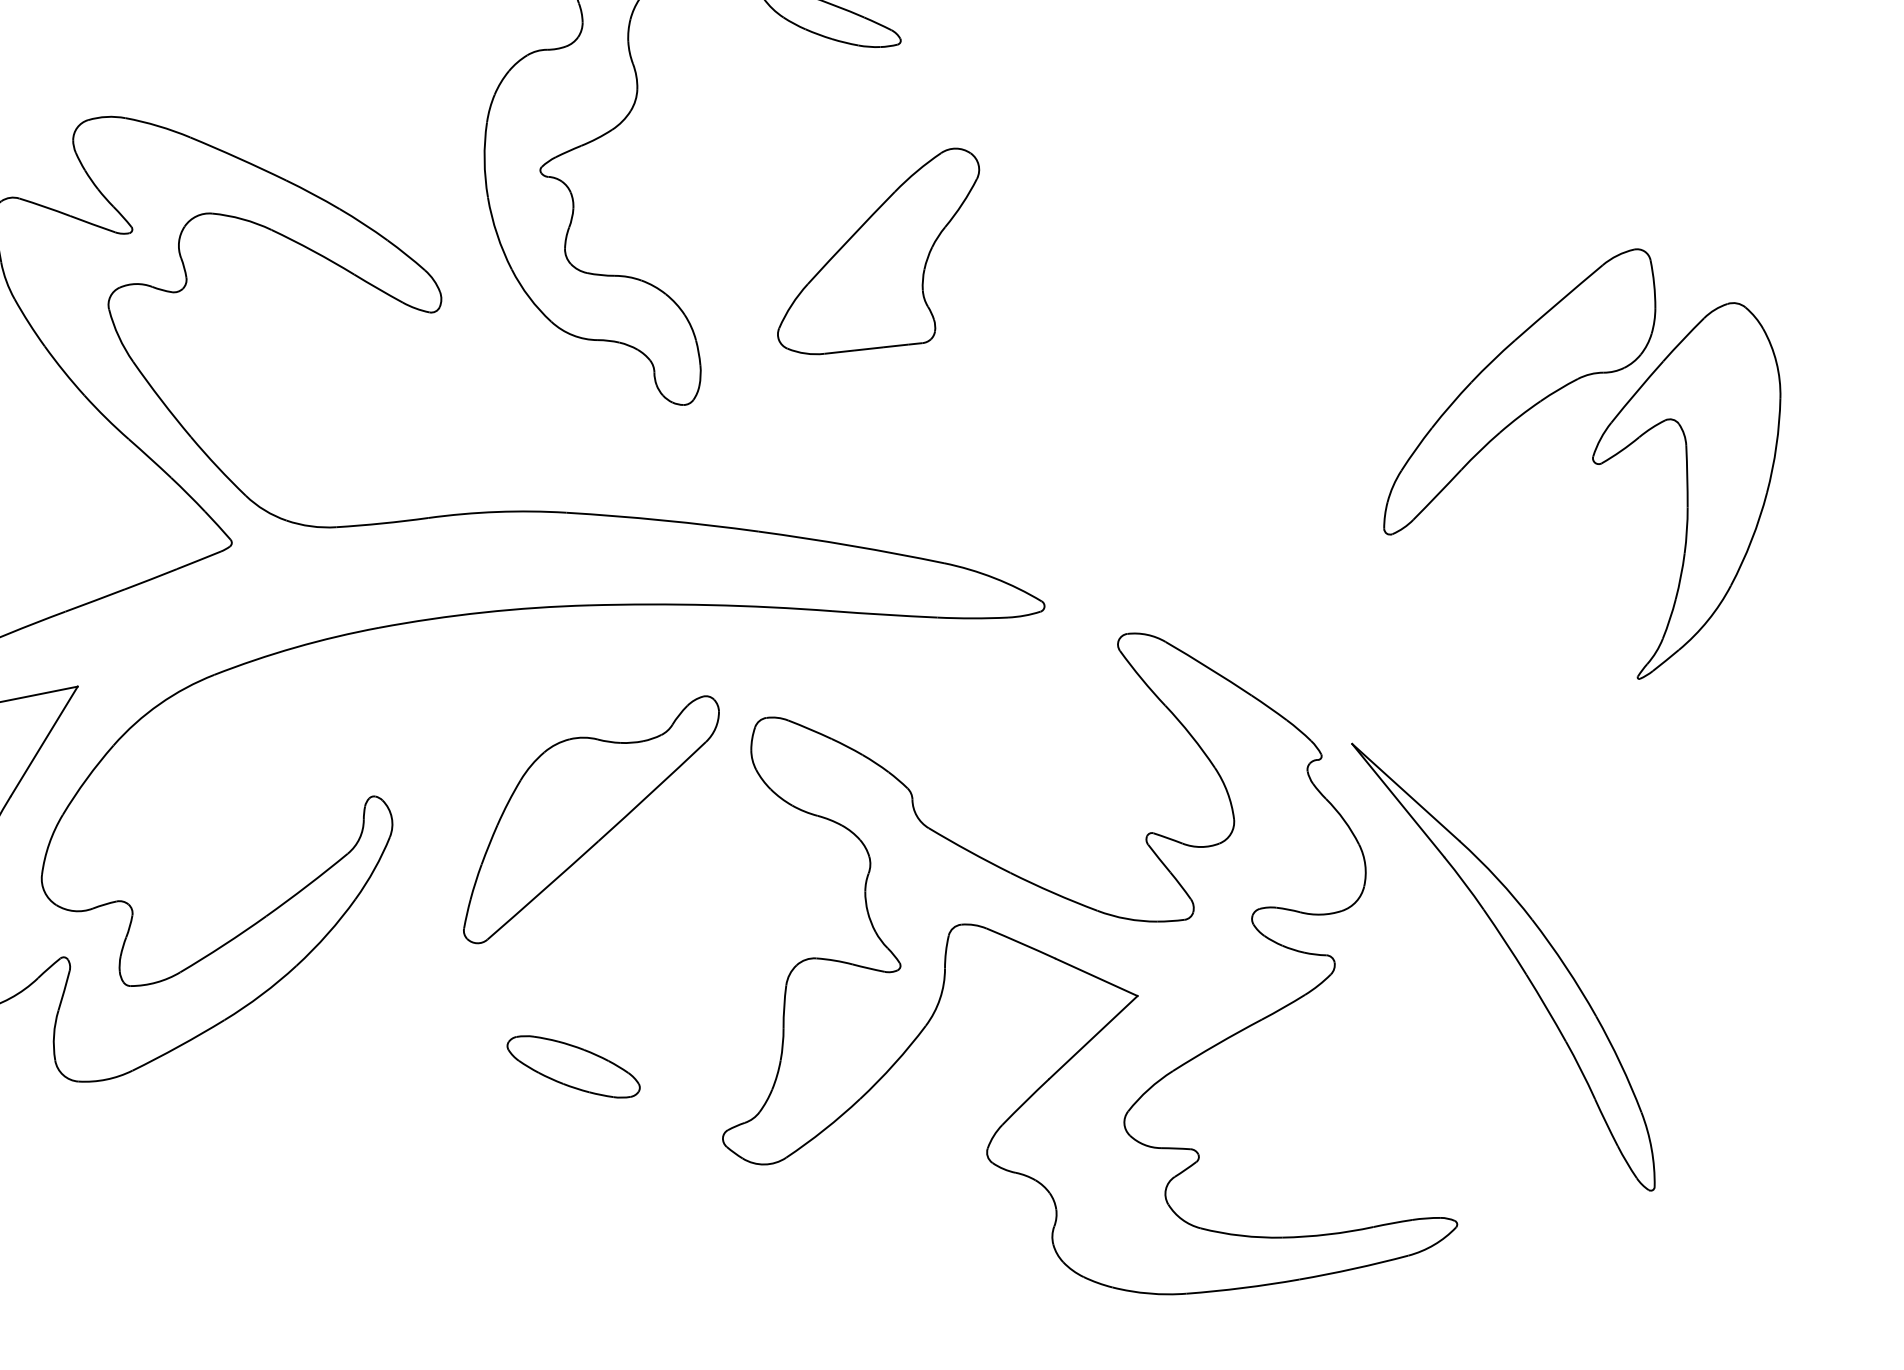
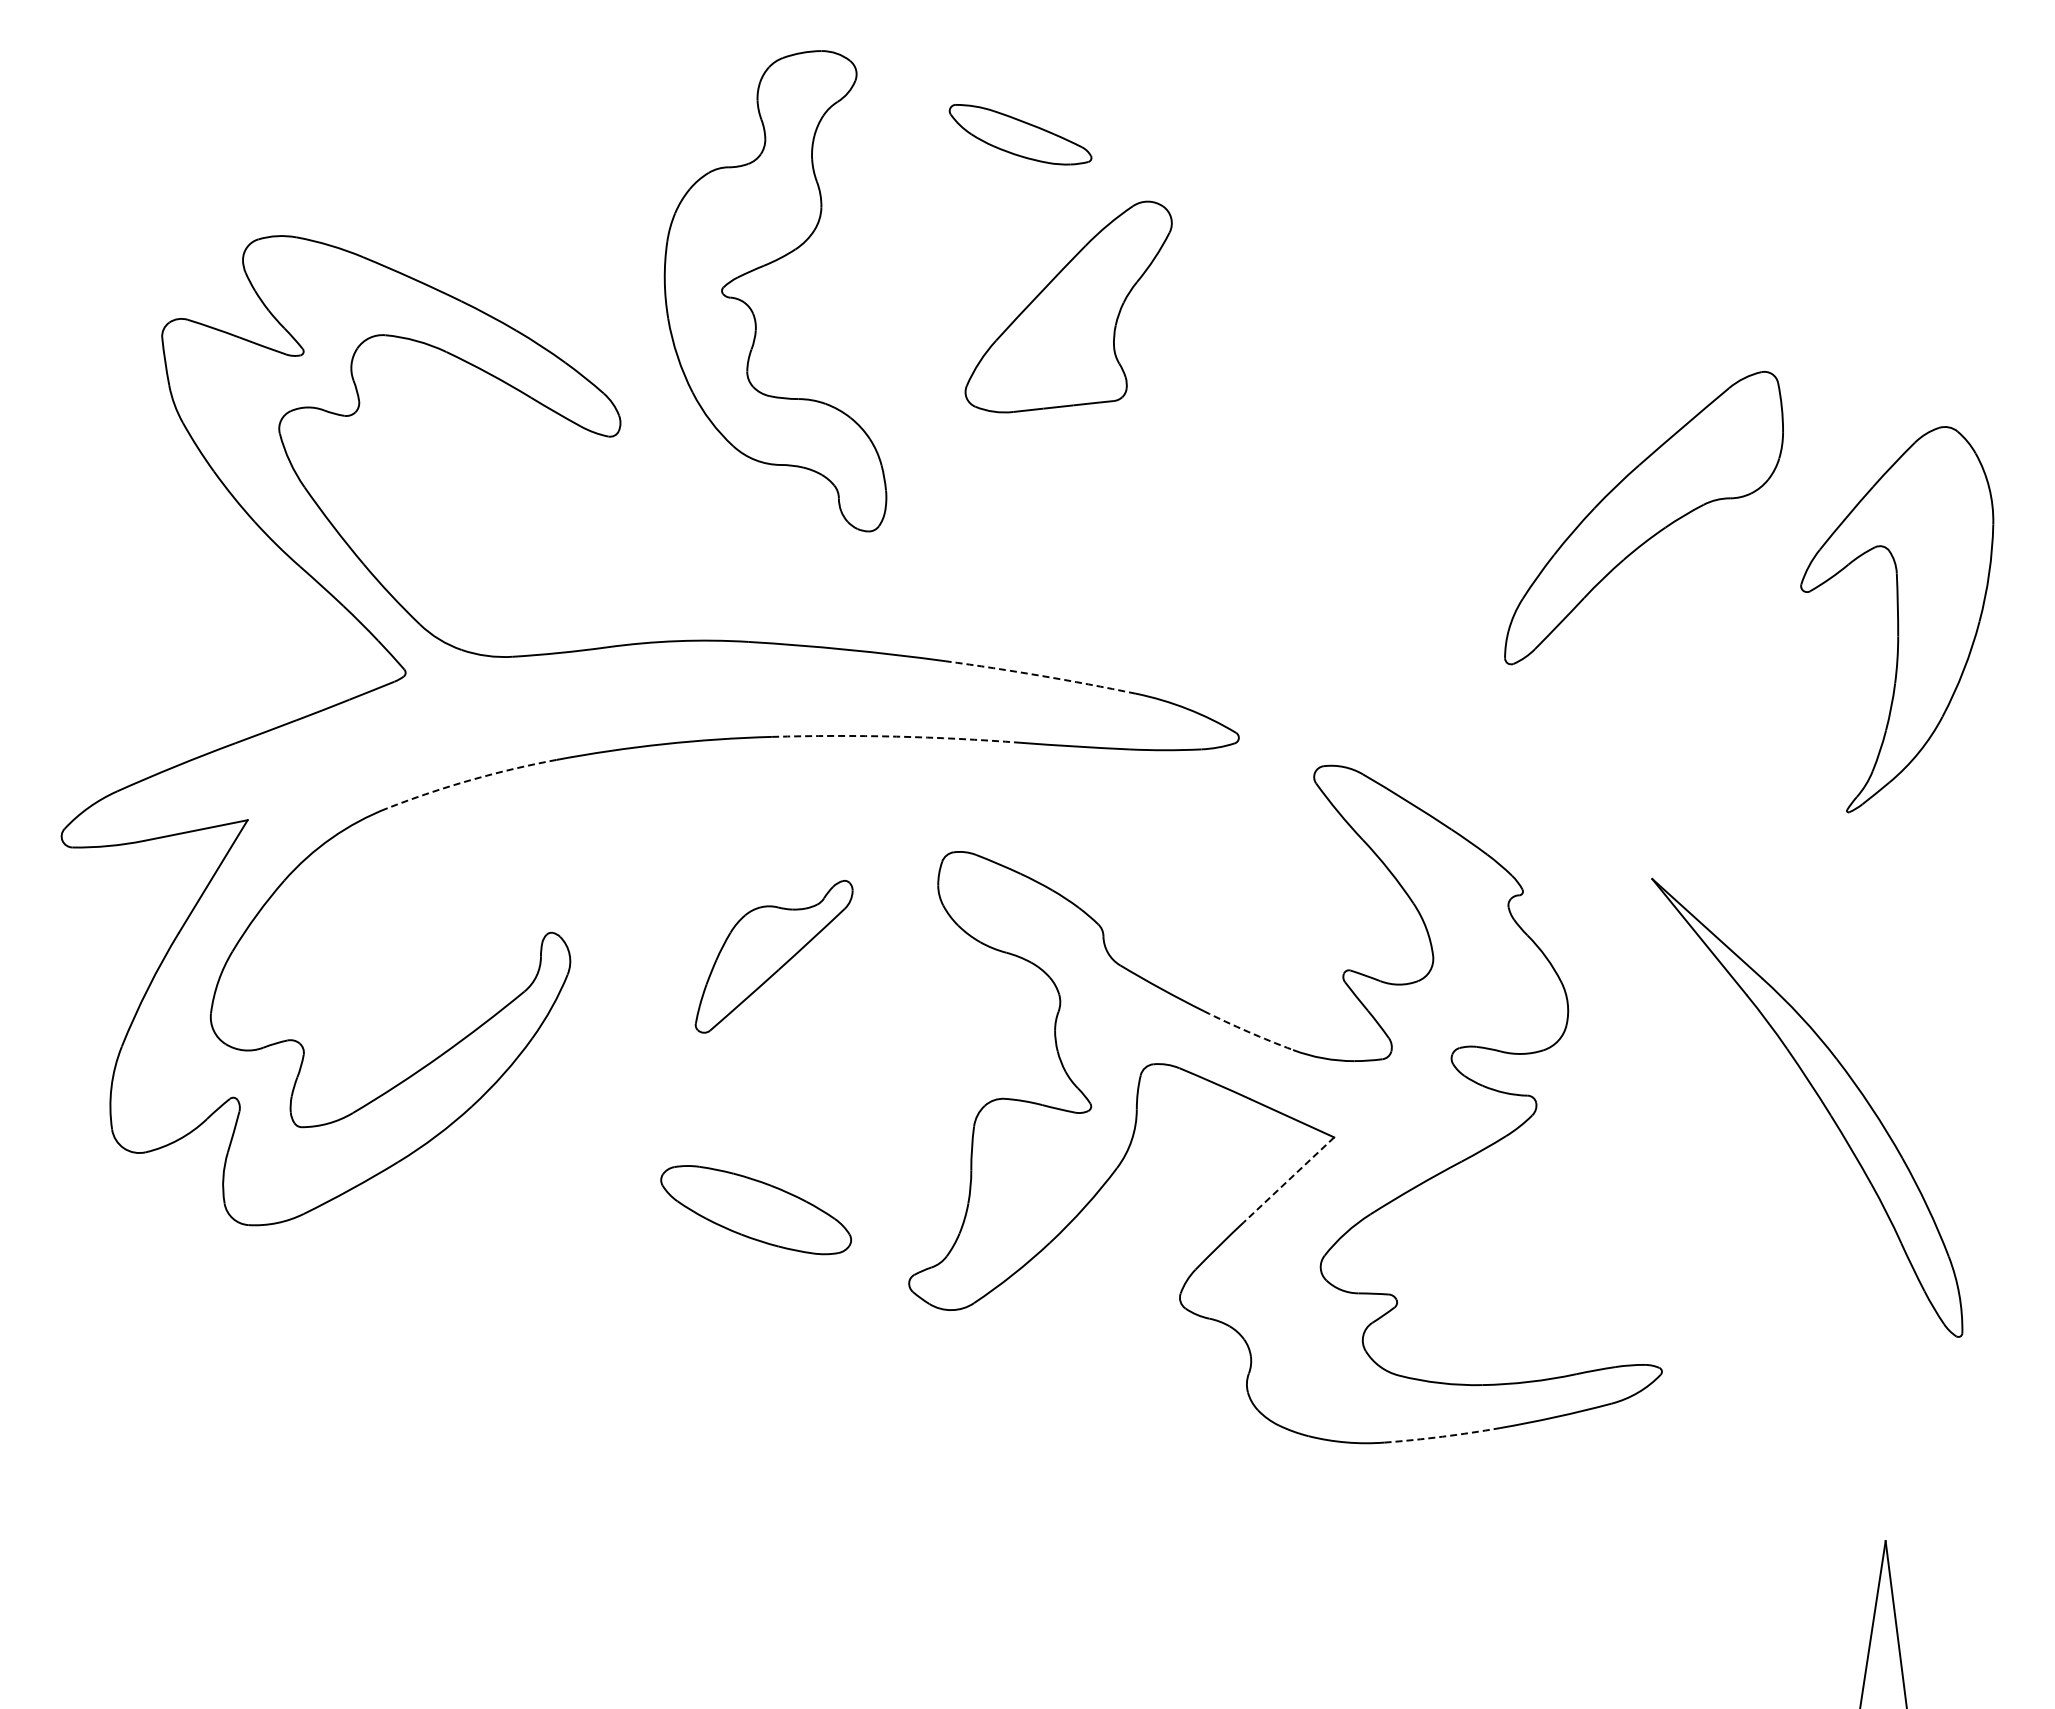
part: (878, 250) -> (1068, 306), moved
part: (1519, 392) -> (1643, 518), moved
arc: (852, 545) -> (1041, 675), solid -> dashed
arc: (710, 604) -> (896, 736), solid -> dashed
arc: (295, 647) -> (470, 780), solid -> dashed
part: (590, 819) -> (773, 956), size x0.6
arc: (1052, 892) -> (1247, 1031), solid -> dashed
part: (1515, 959) -> (1819, 1099), moved
line: (1092, 1038) -> (1288, 1180), solid -> dashed
part: (573, 1066) -> (755, 1209), size x1.4
arc: (1243, 1287) -> (1442, 1436), solid -> dashed

